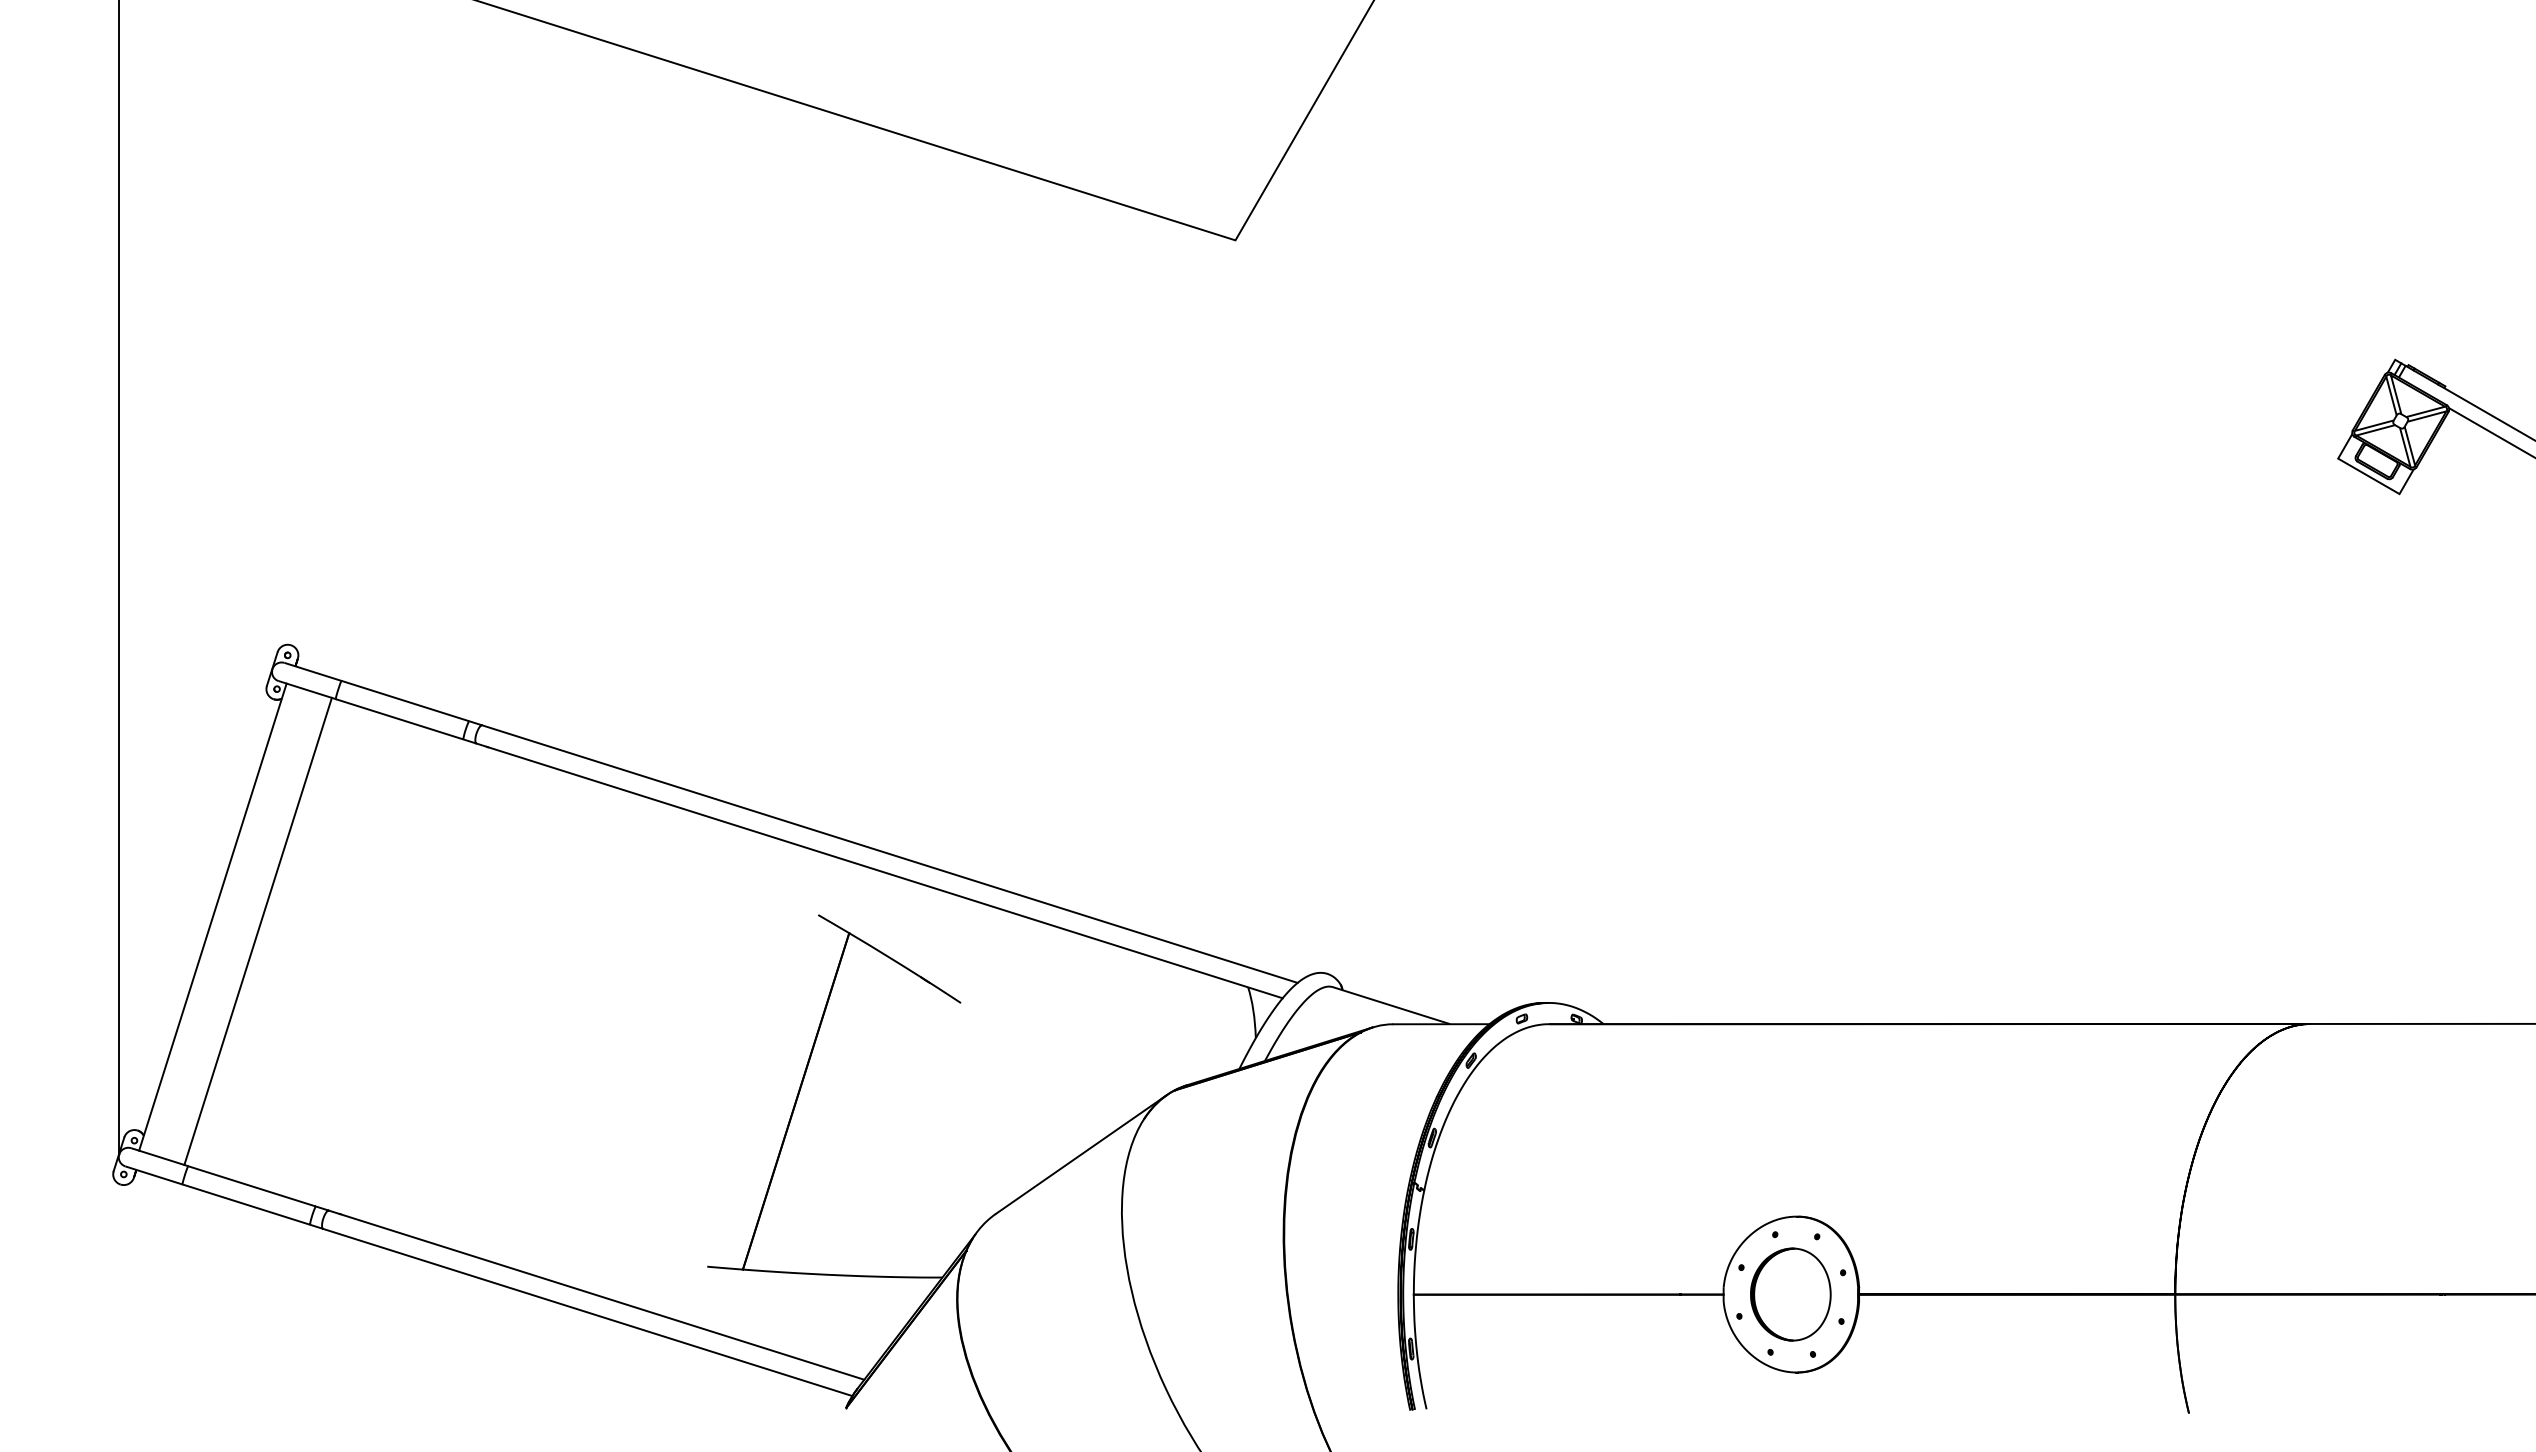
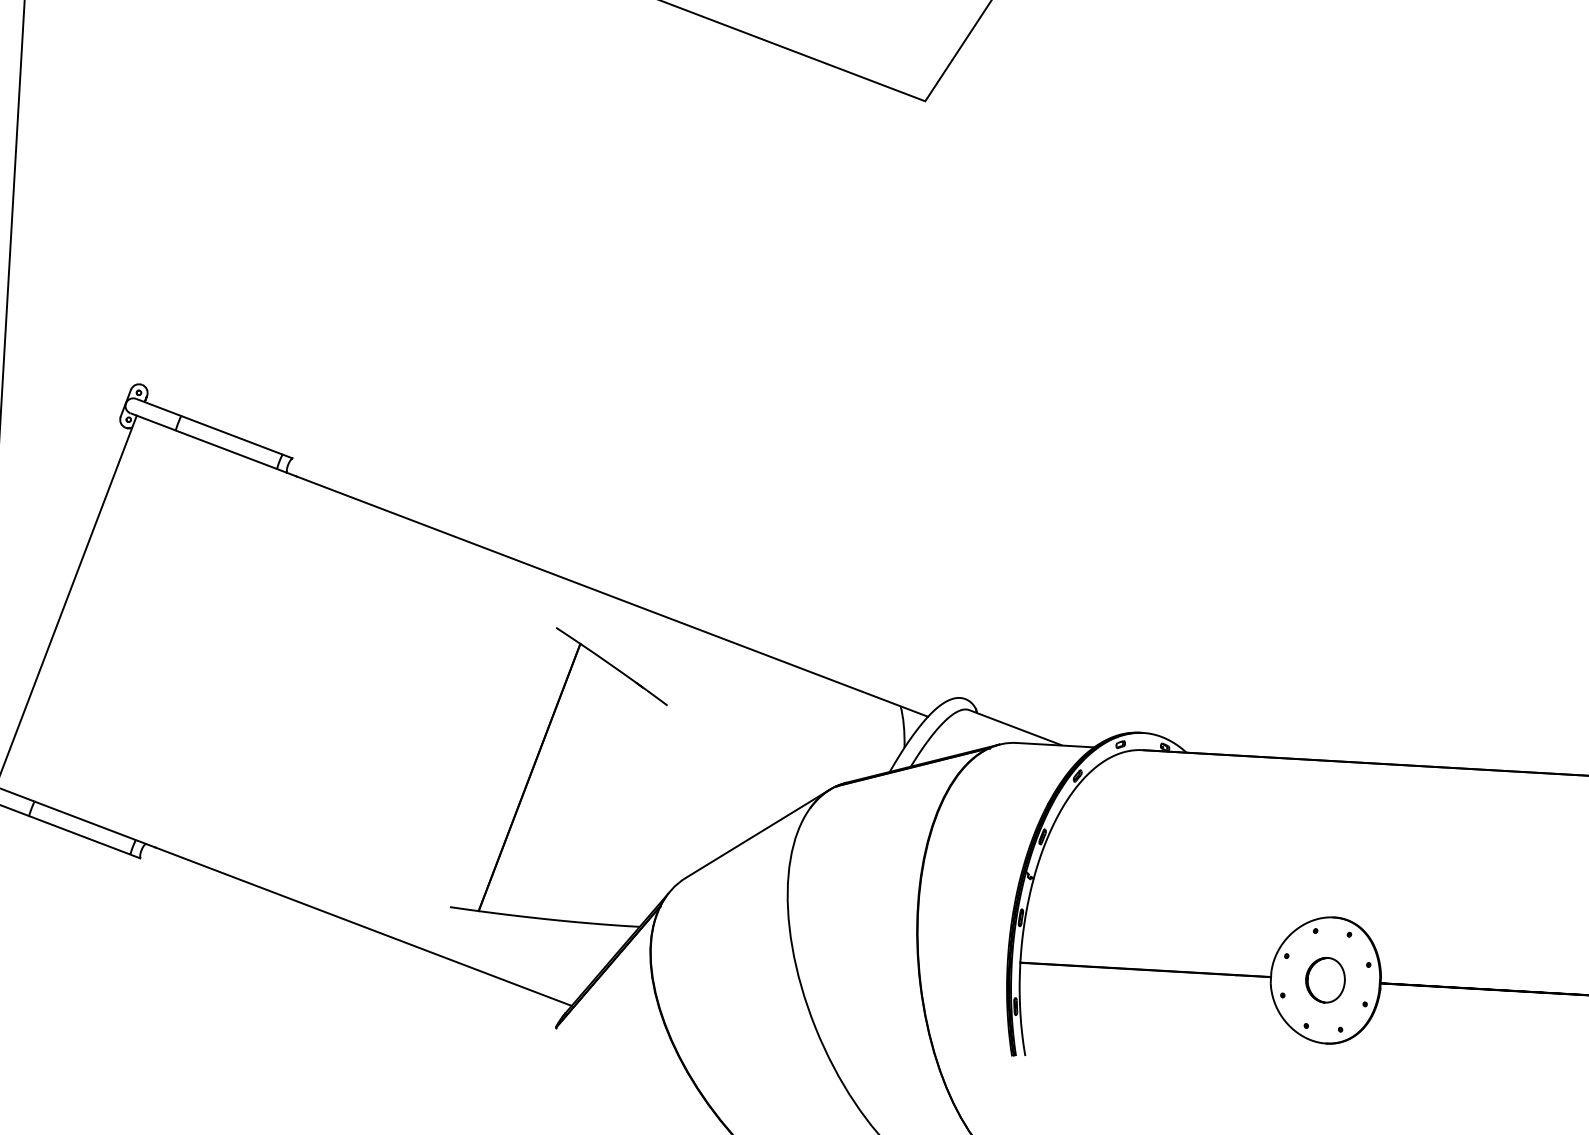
line: (889, 853) -> (616, 581), removed
line: (257, 930) -> (101, 614), removed
part: (1790, 1294) -> (1325, 980), size x0.6
line: (587, 1312) -> (350, 938), removed

